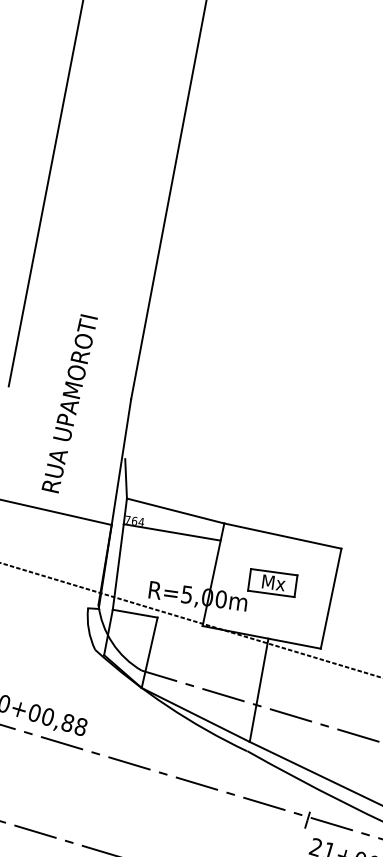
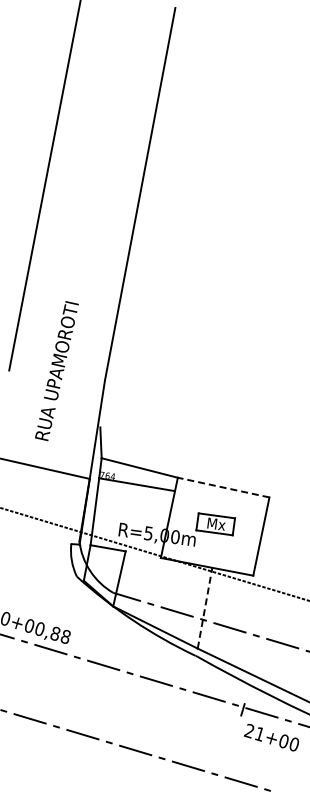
text: (69, 404) -> (56, 371), moved
line: (282, 535) -> (223, 487), solid -> dashed
line: (259, 689) -> (205, 607), solid -> dashed

